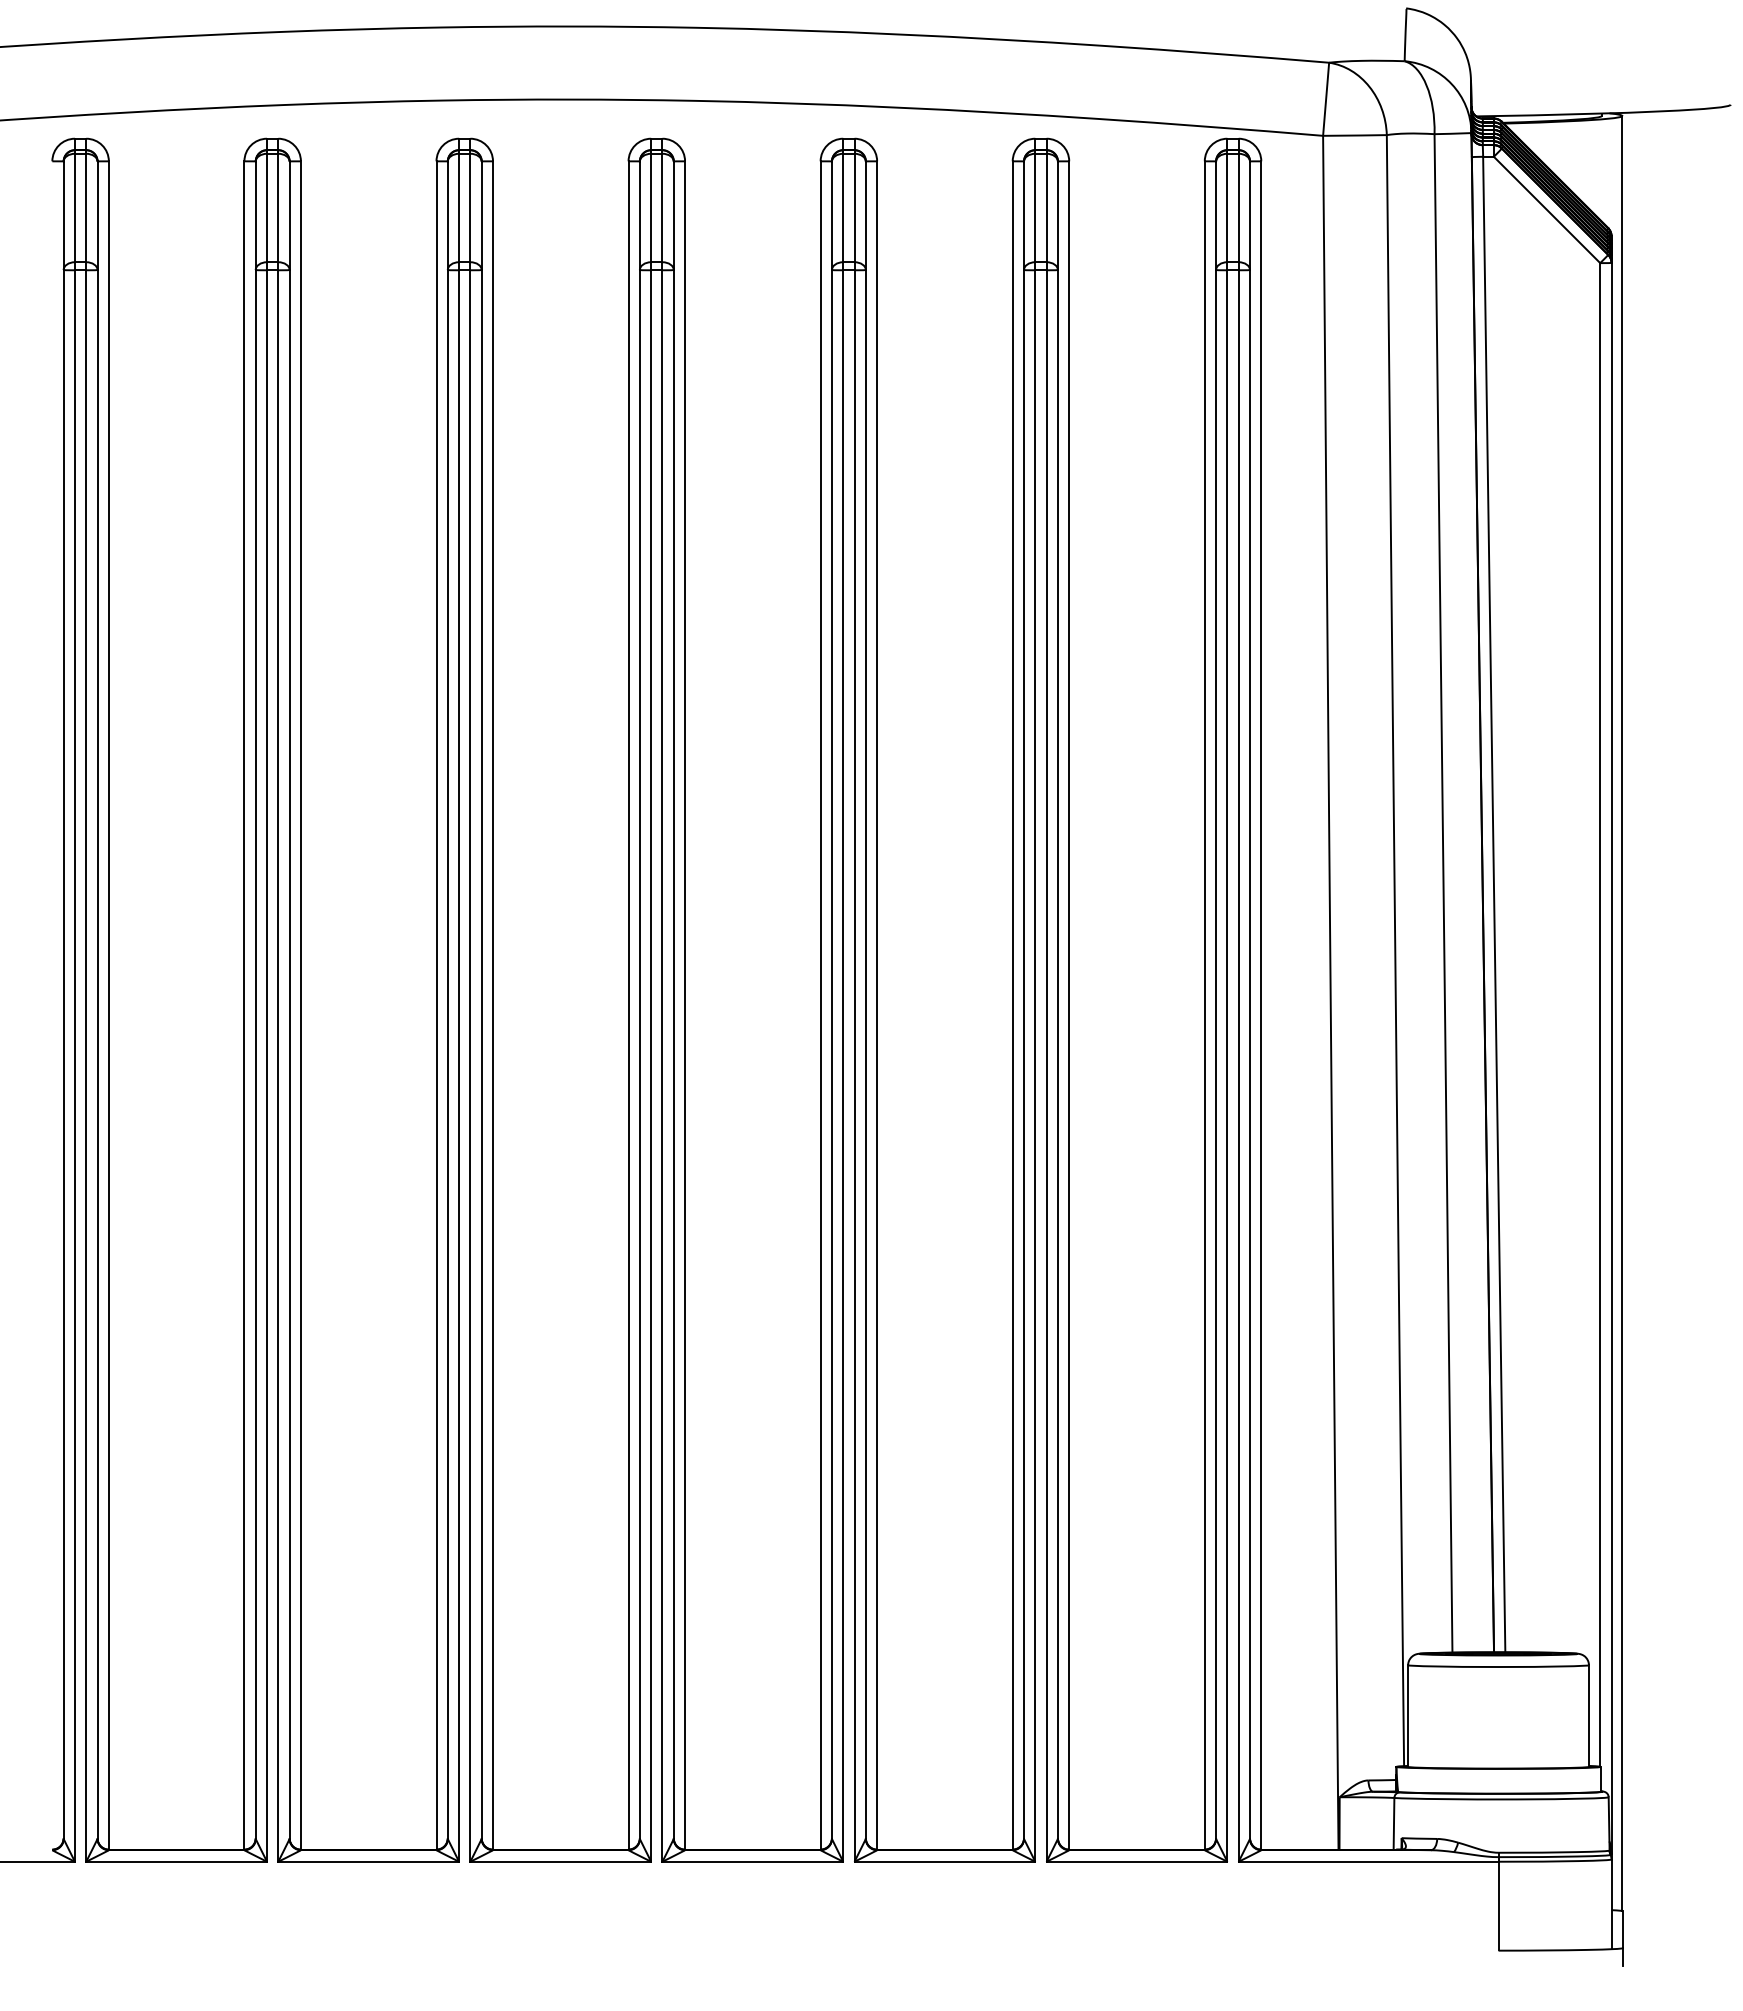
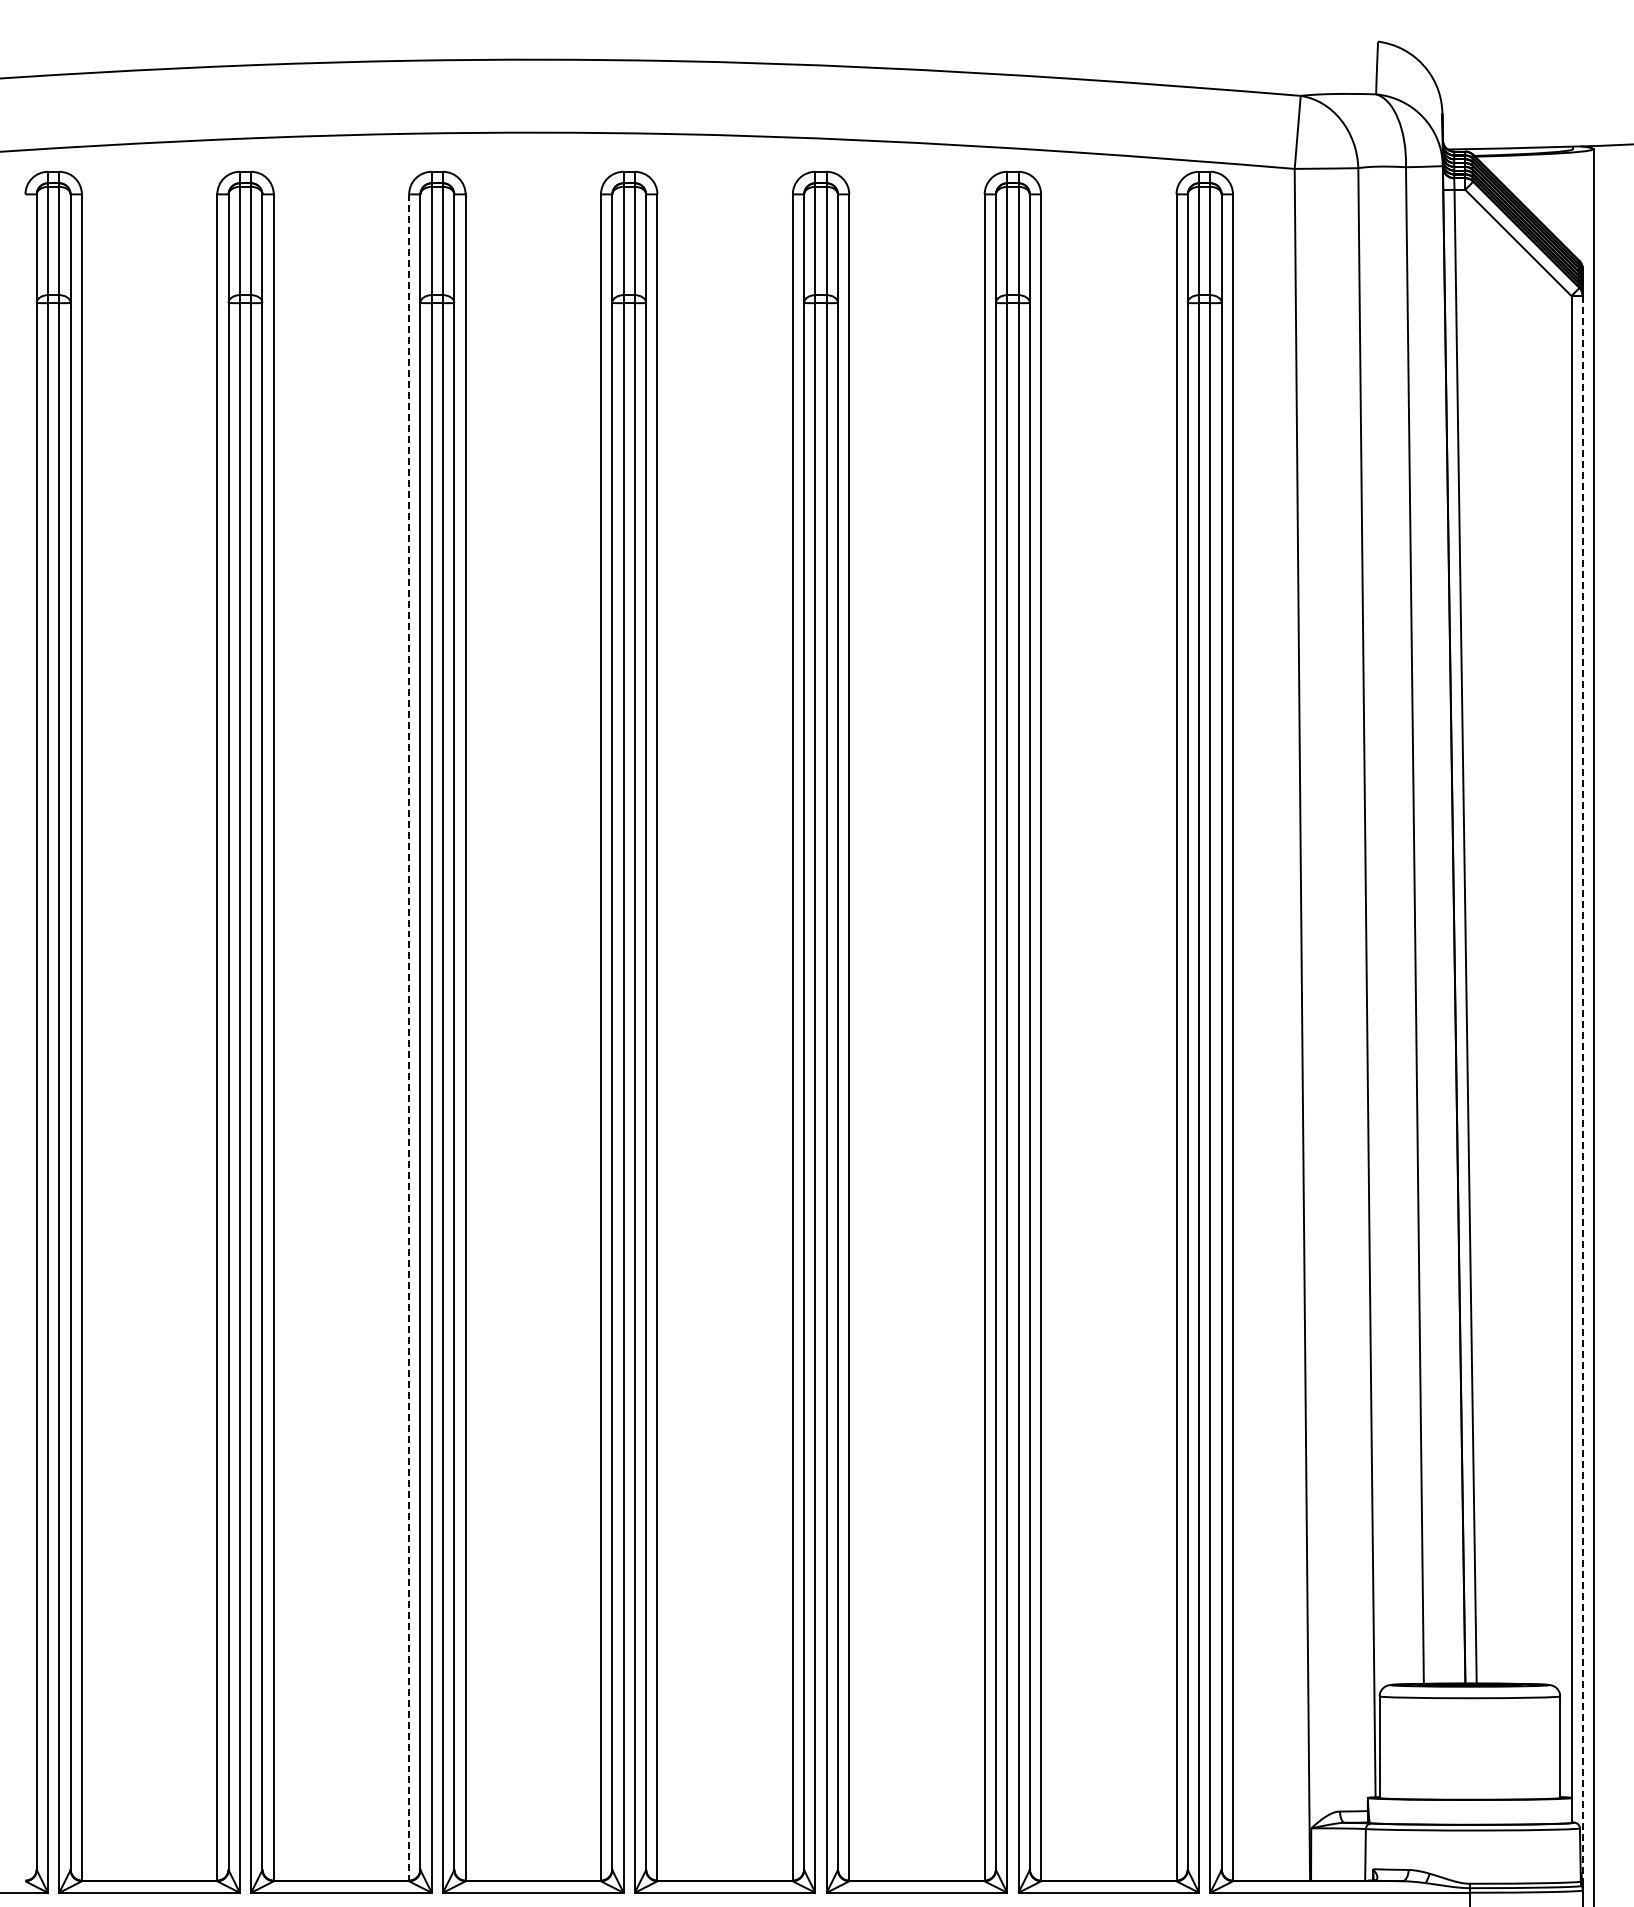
line: (436, 1006) -> (409, 1038), solid -> dashed
line: (1611, 1058) -> (1582, 1090), solid -> dashed

